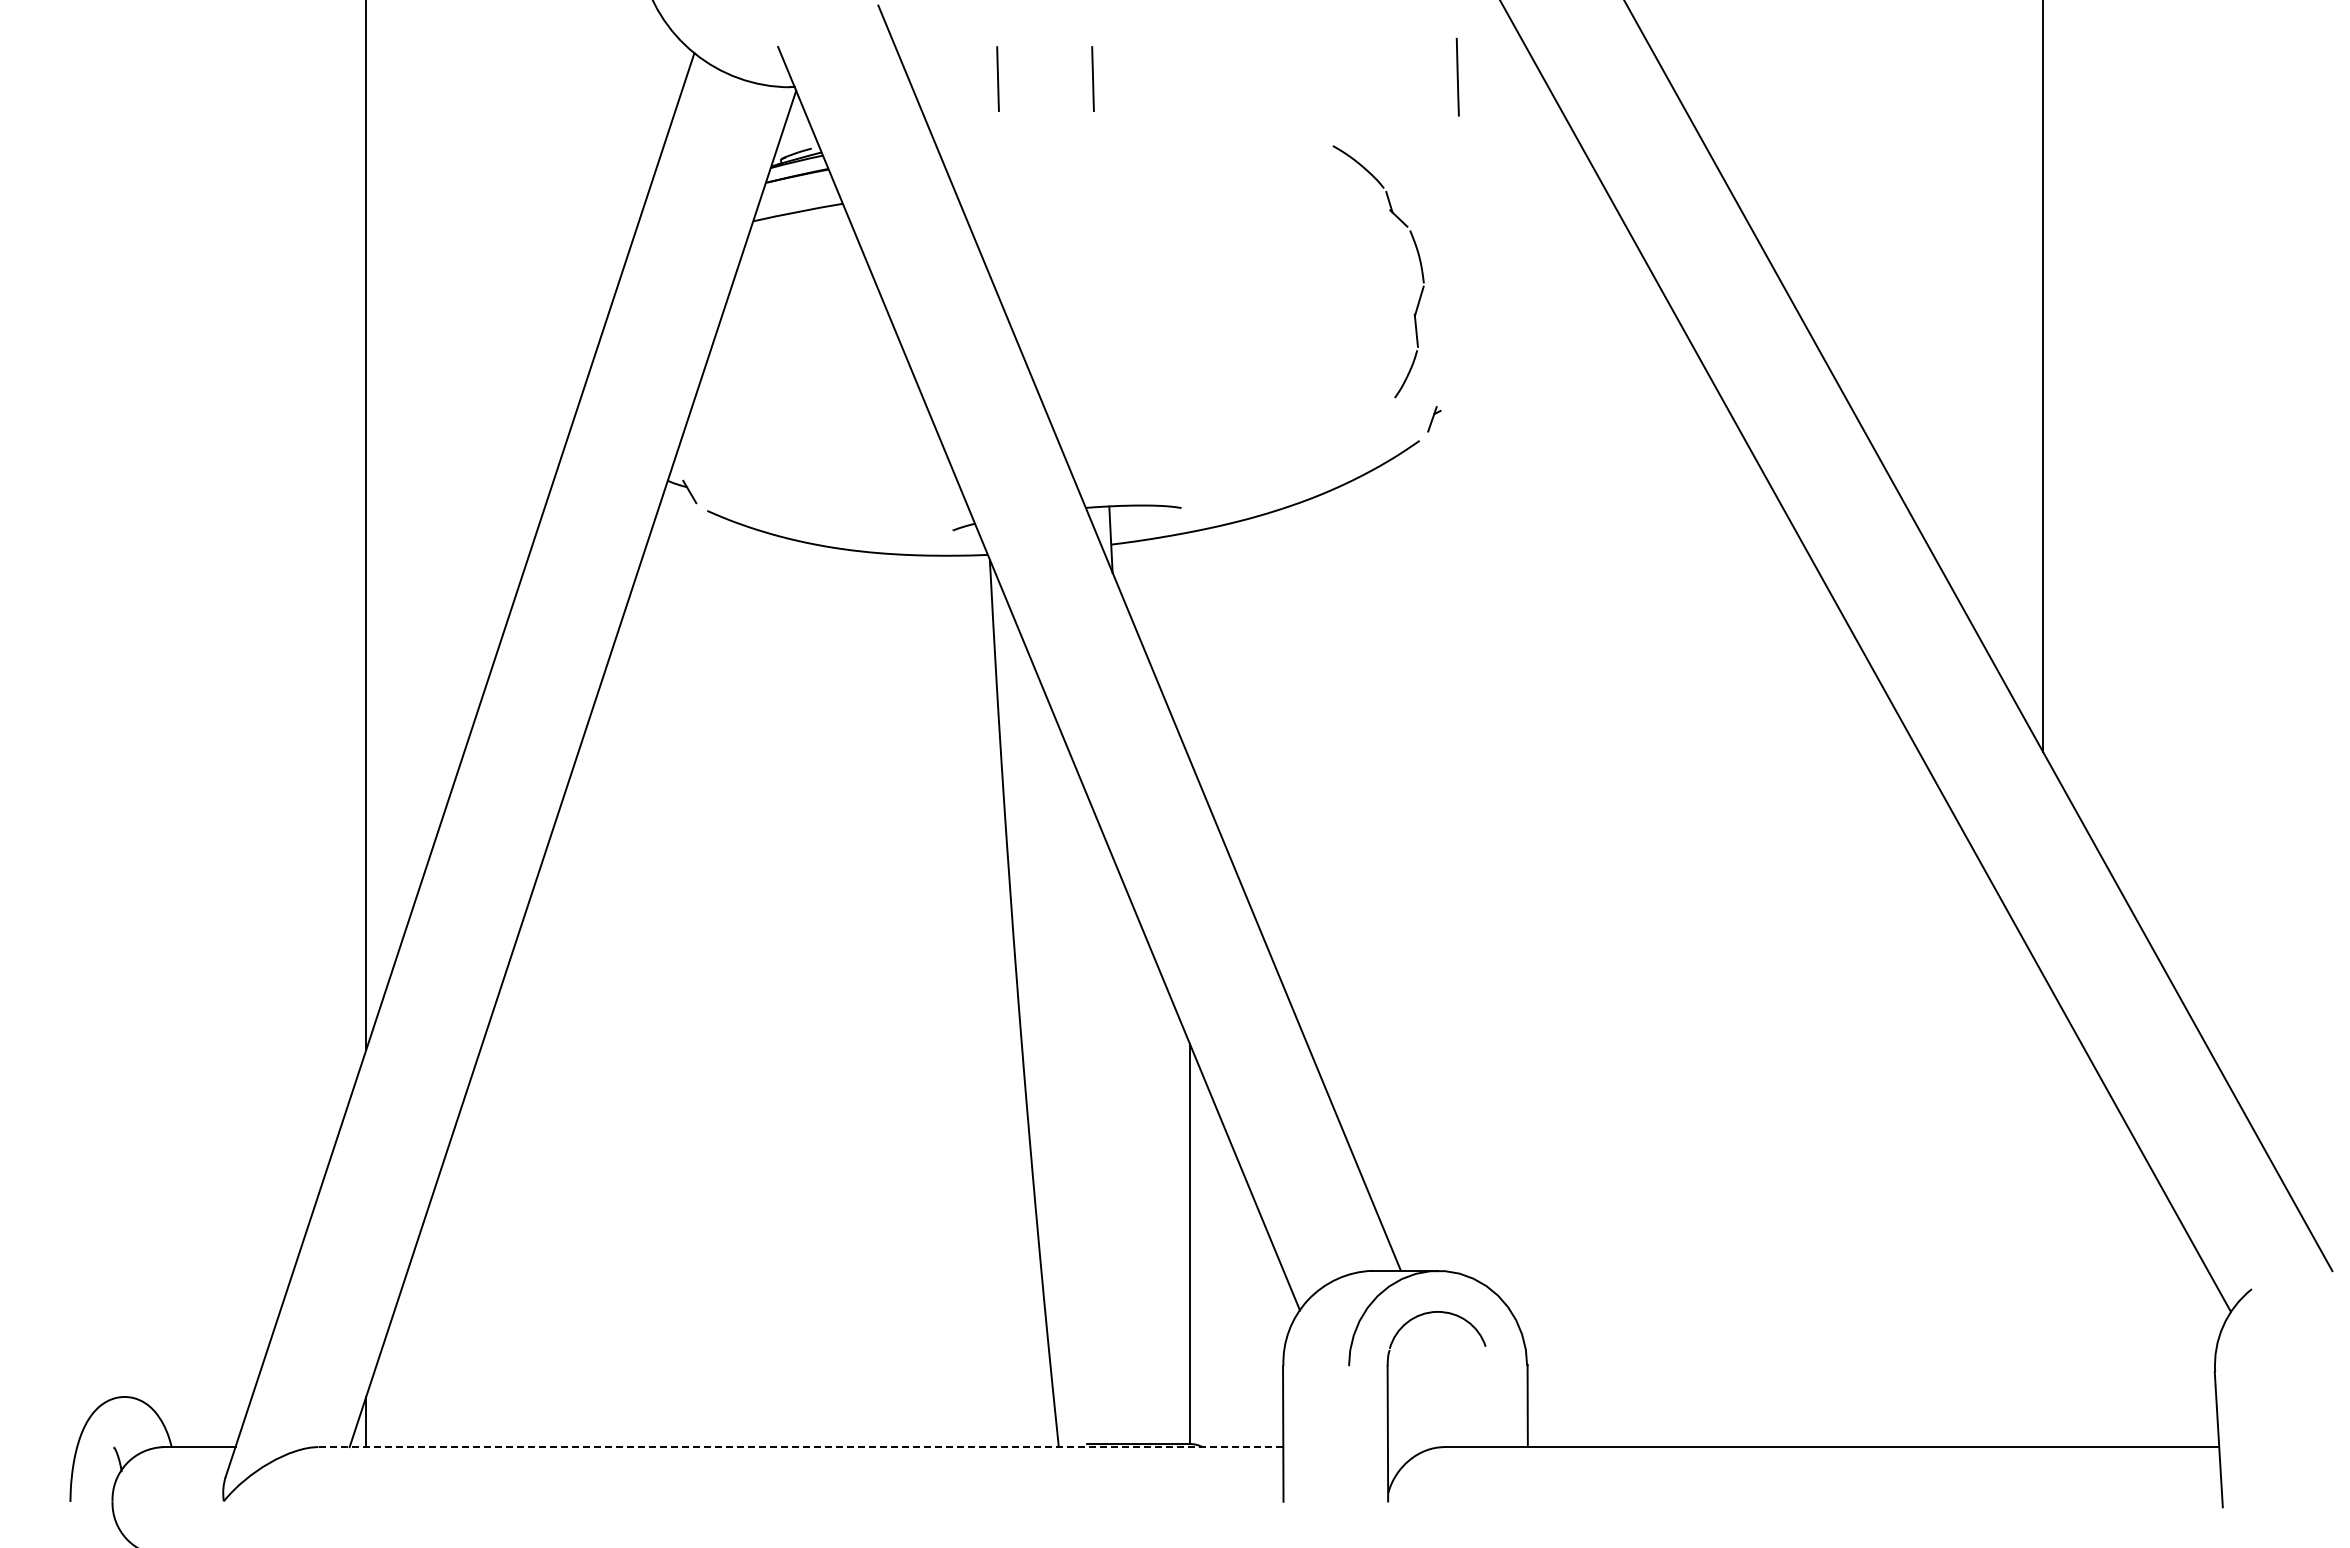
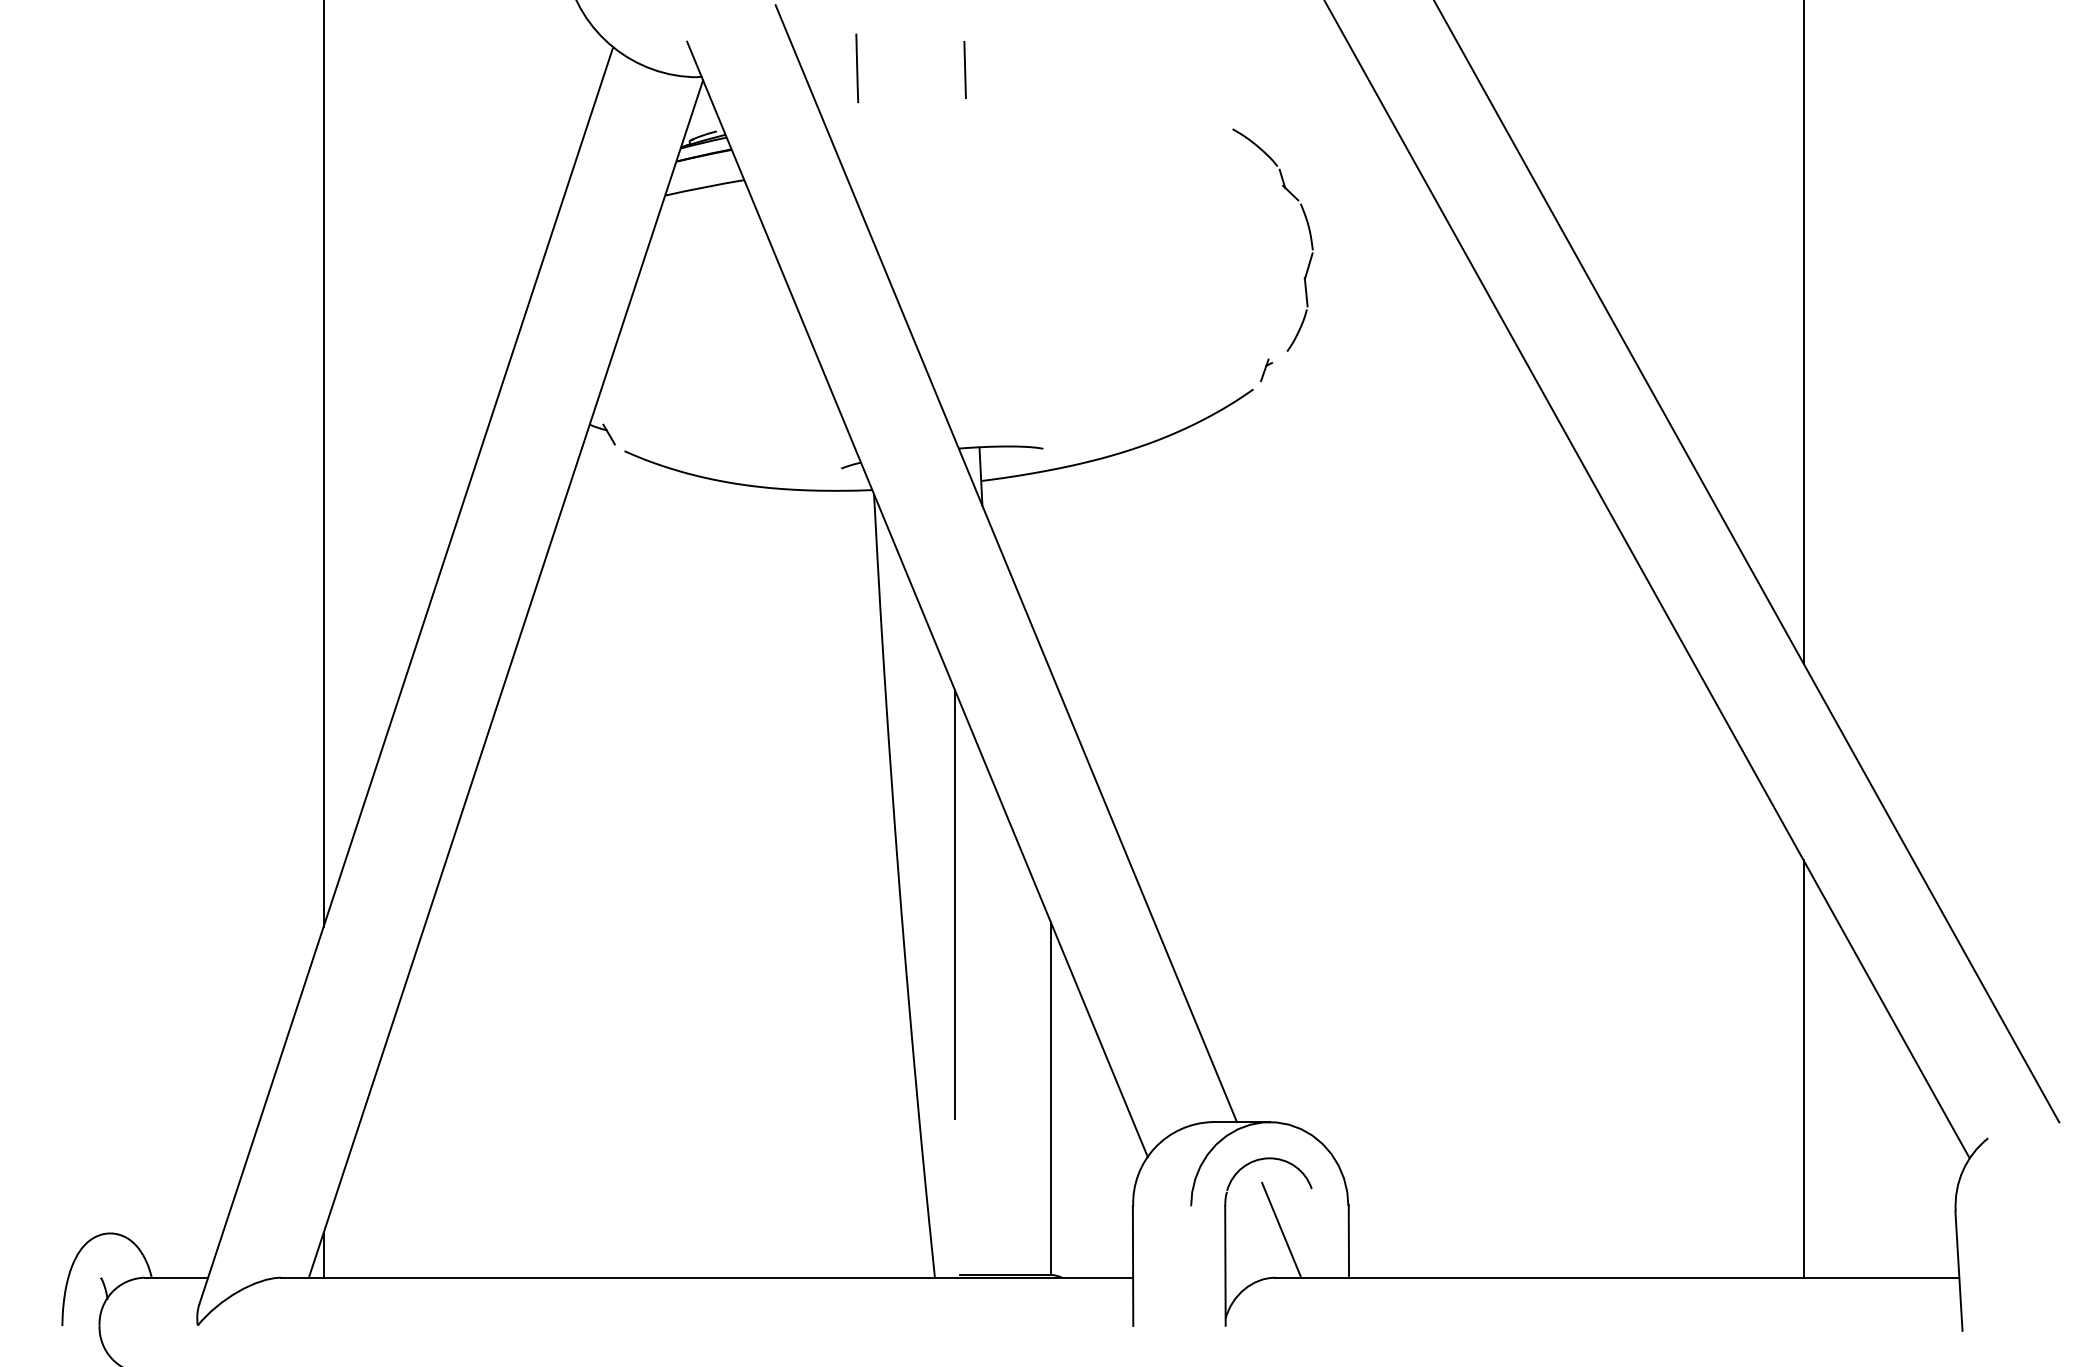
line: (1457, 76) -> (856, 67), moved
line: (997, 78) -> (880, 69), removed
part: (1419, 262) -> (1308, 231), moved
line: (1081, 1024) -> (954, 904), added
line: (2042, 1210) -> (1803, 1068), added
line: (1451, 1393) -> (1281, 1230), added
line: (800, 1447) -> (706, 1278), dashed -> solid

